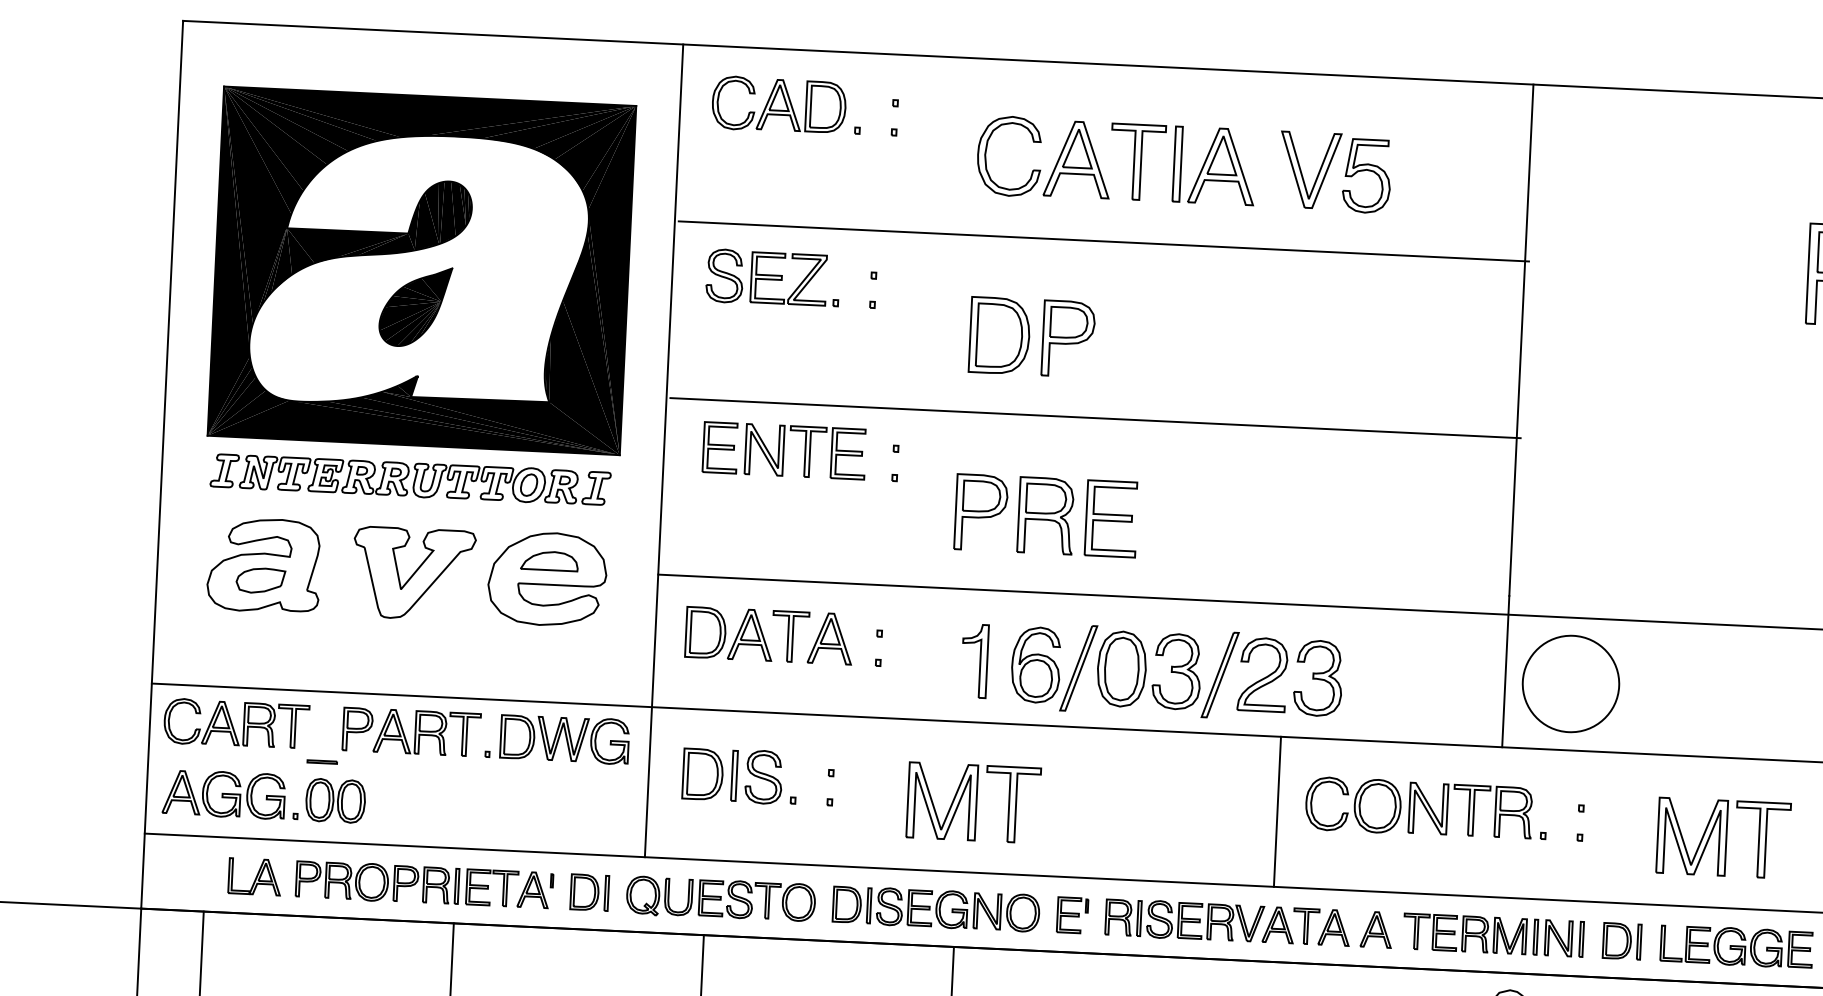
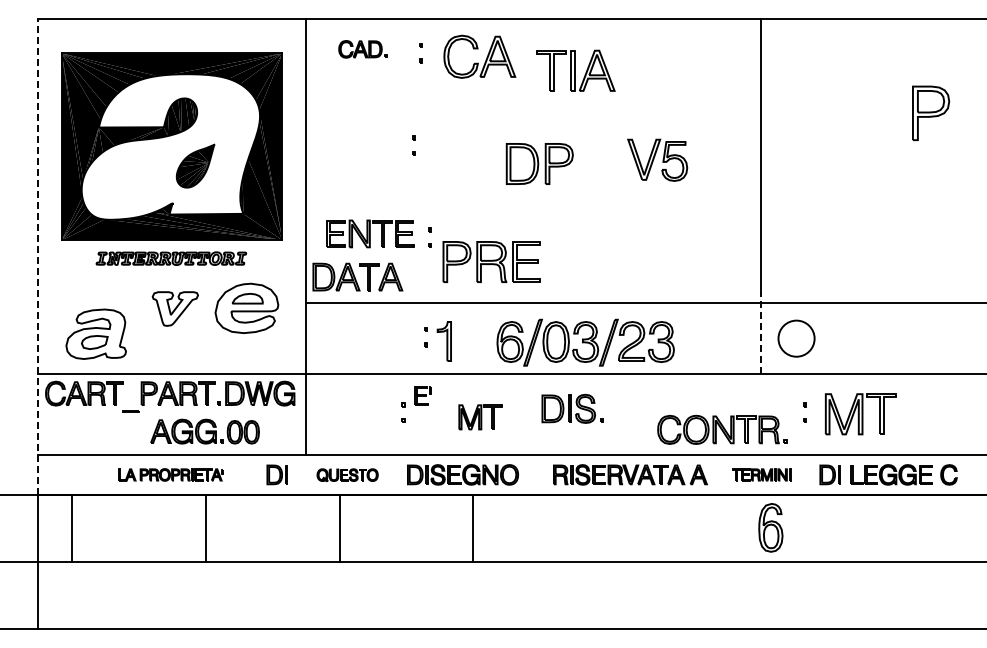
part: (786, 105) -> (362, 49), size x0.6
part: (1041, 168) -> (478, 62), moved
part: (1334, 171) -> (657, 159), moved
line: (1103, 240) -> (535, 113), removed
part: (772, 277) -> (359, 141), removed
part: (415, 305) -> (195, 165), moved
part: (1031, 336) -> (539, 163), moved
line: (1095, 417) -> (535, 208), removed
line: (162, 465) -> (38, 257), solid -> dashed
part: (410, 479) -> (171, 258), size x0.7
part: (1045, 514) -> (491, 261), moved
part: (262, 563) -> (95, 333), moved
part: (414, 572) -> (175, 308), size x0.7
part: (768, 634) -> (357, 276), moved
part: (973, 661) -> (443, 341), moved
line: (1505, 671) -> (761, 333), solid -> dashed
circle: (1570, 683) -> (796, 338), size x0.7
part: (739, 775) -> (572, 408), moved
part: (263, 796) -> (204, 431), moved
part: (973, 803) -> (480, 417), size x0.6
part: (1426, 807) -> (722, 429), moved
line: (1276, 811) -> (642, 414), removed
part: (1722, 838) -> (860, 414), moved
part: (390, 882) -> (170, 474), size x0.6
part: (720, 899) -> (347, 475), size x0.6
part: (1071, 914) -> (422, 395), moved
part: (1493, 934) -> (761, 474), size x0.6

